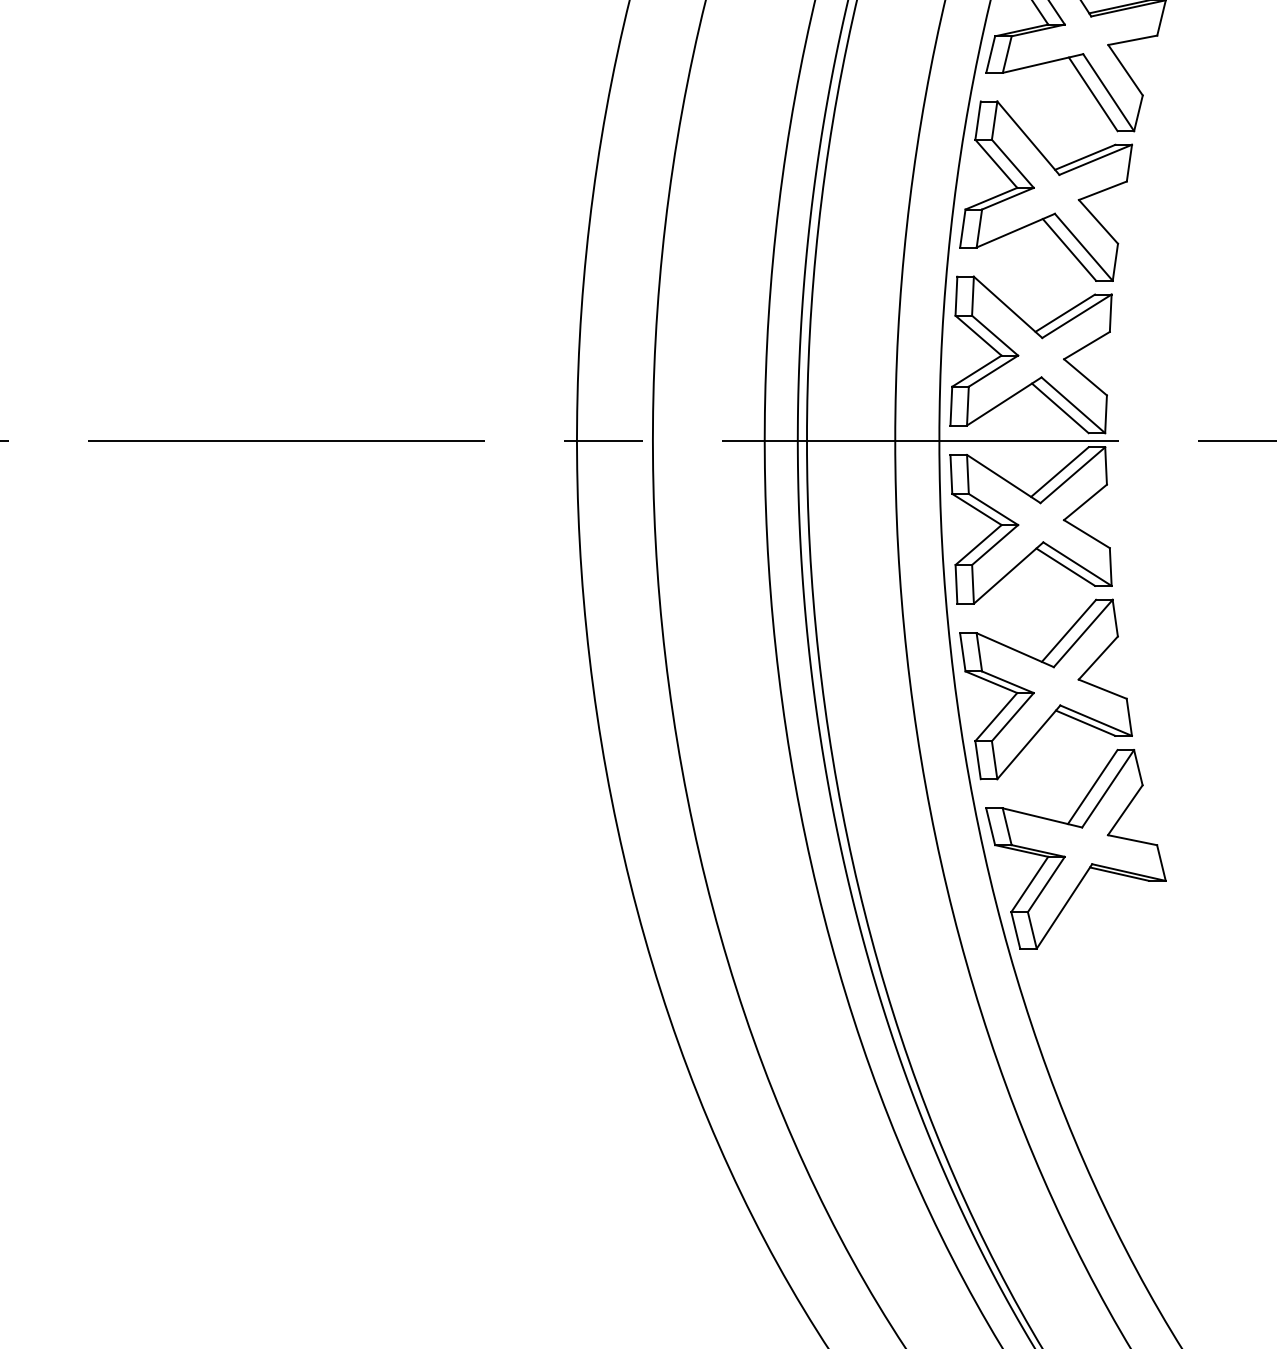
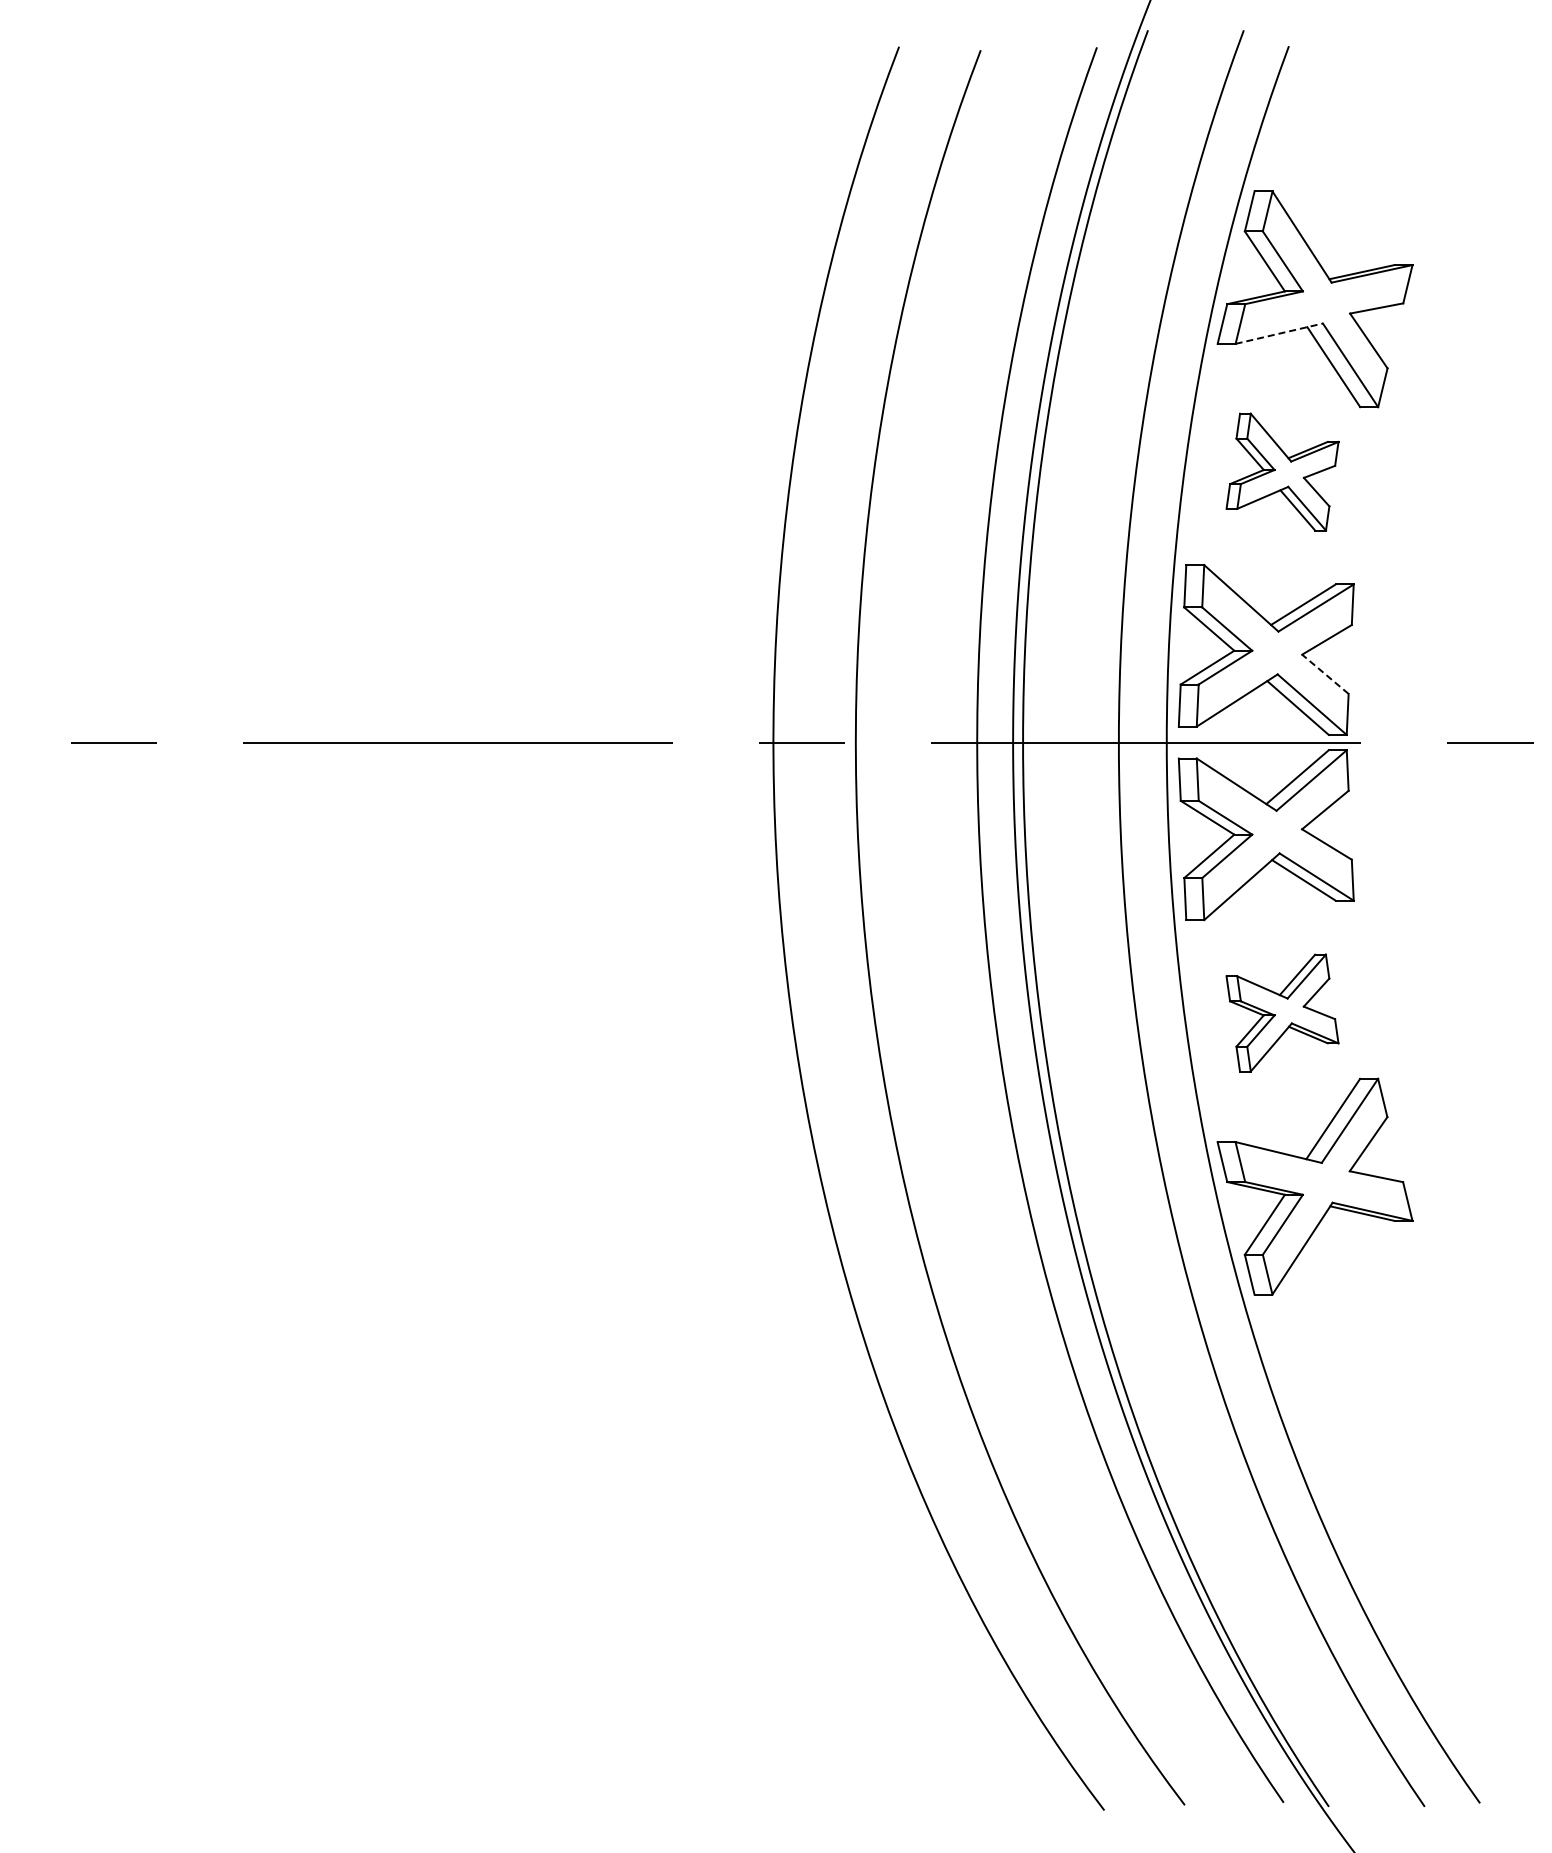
line: (1043, 63) -> (1279, 333), solid -> dashed
part: (1046, 190) -> (1282, 471), size x0.6
line: (1085, 376) -> (1325, 673), solid -> dashed
part: (1046, 688) -> (1282, 1012), size x0.6

